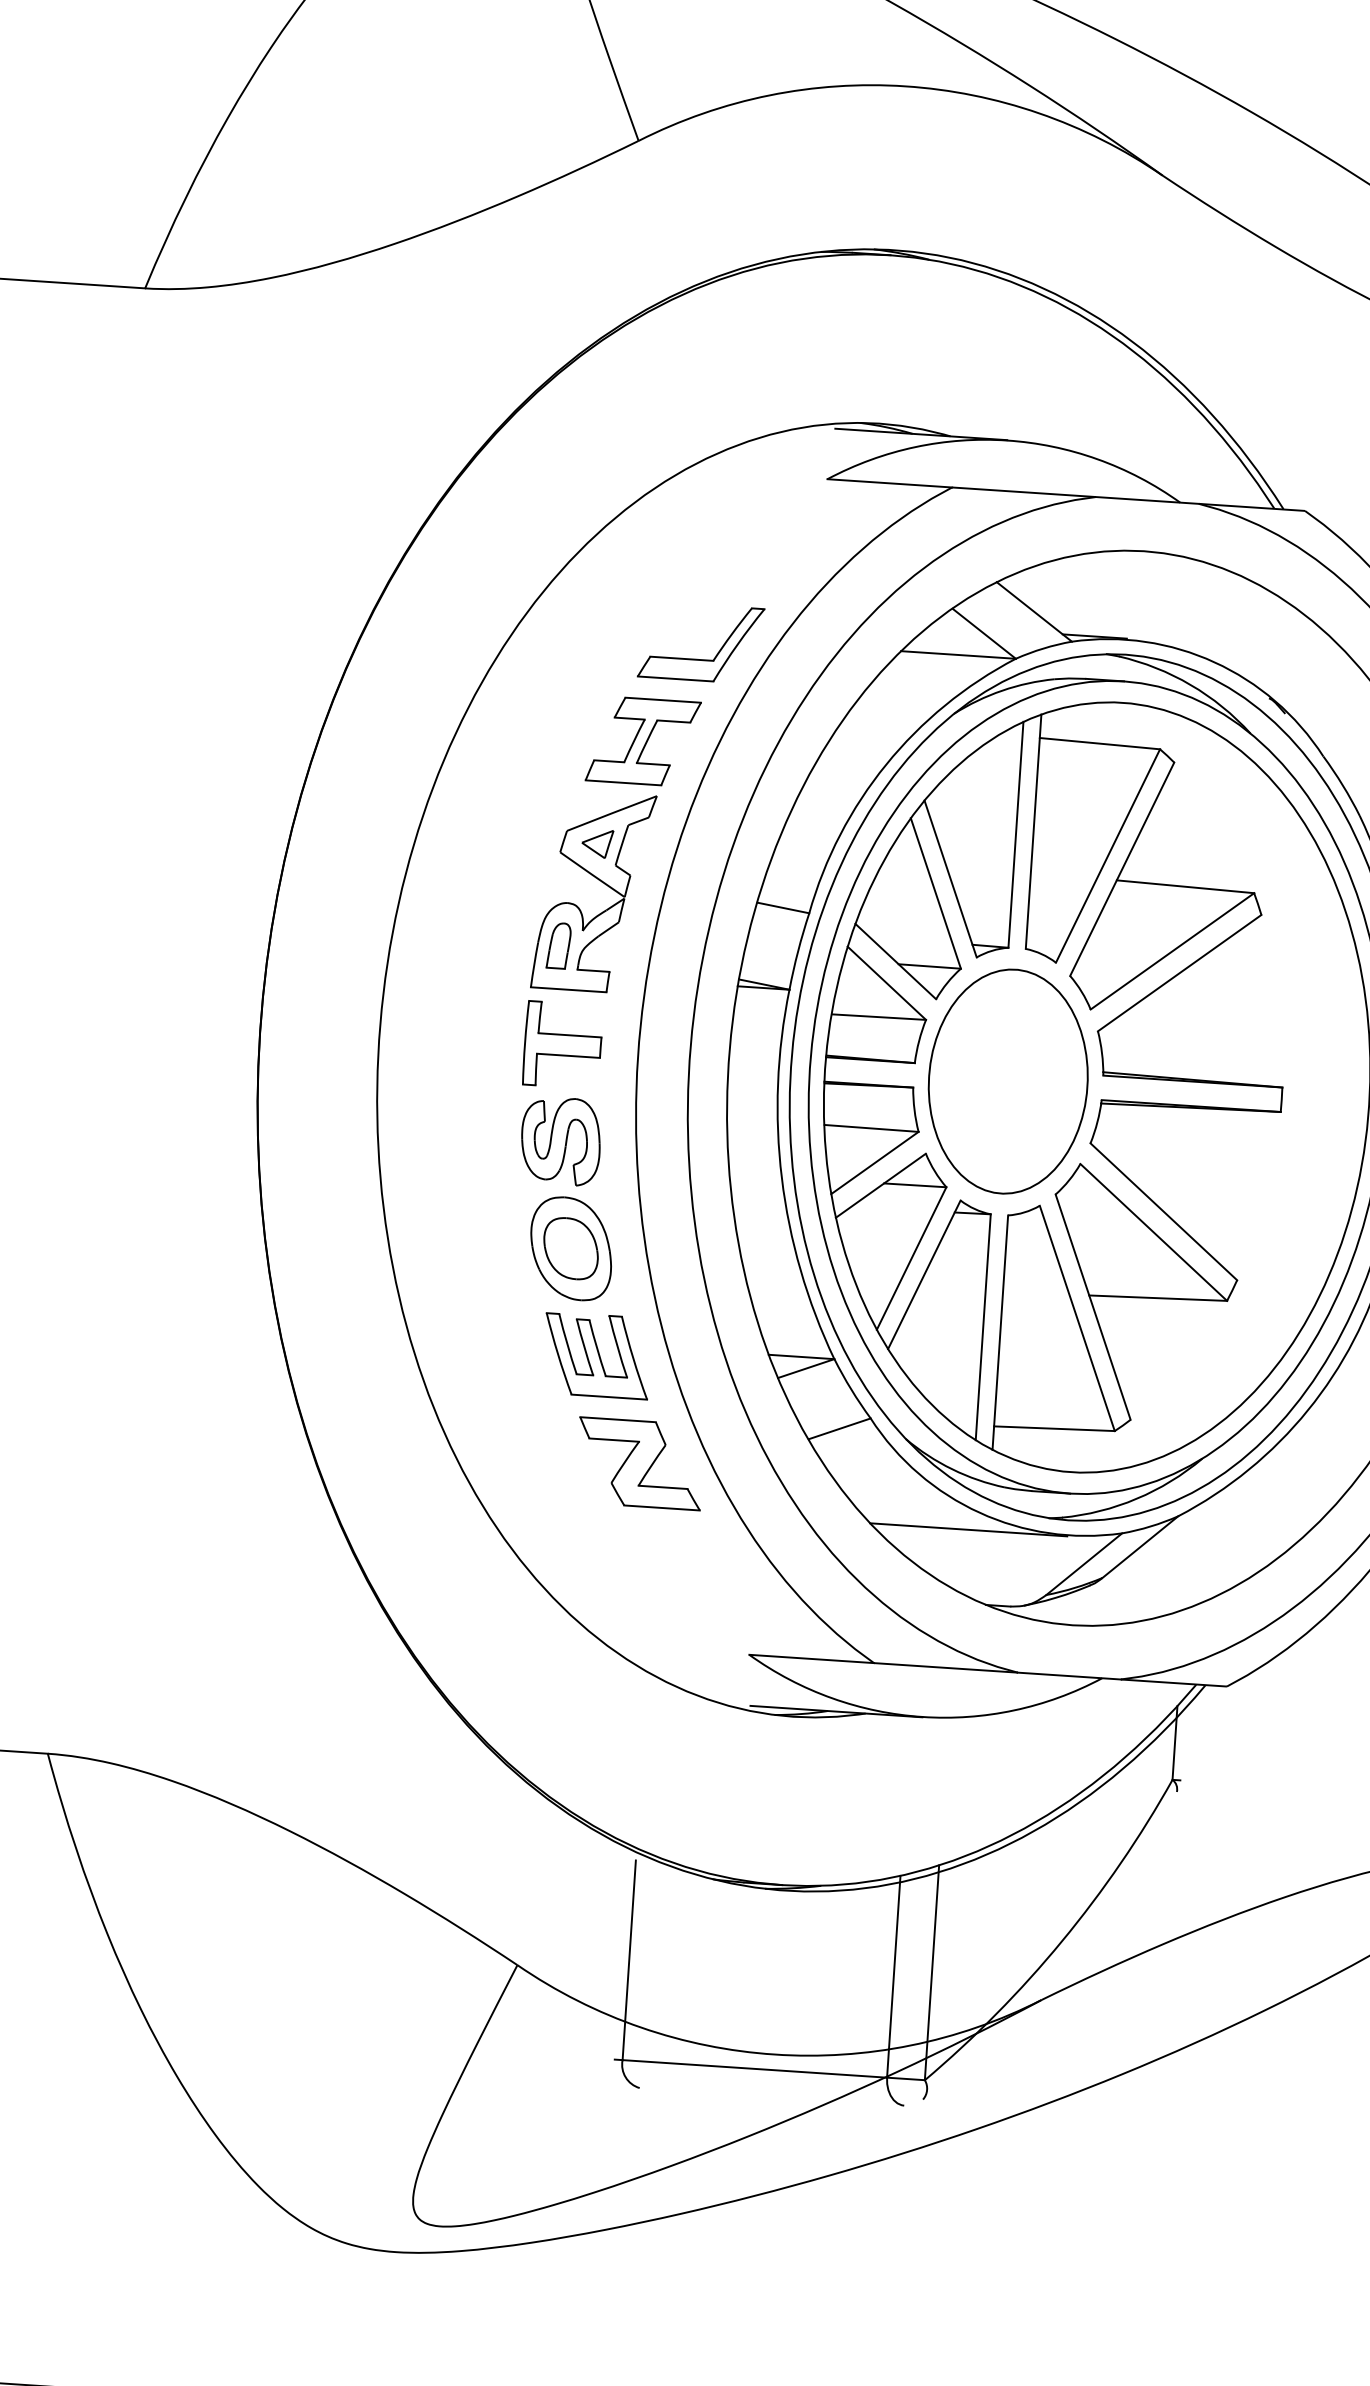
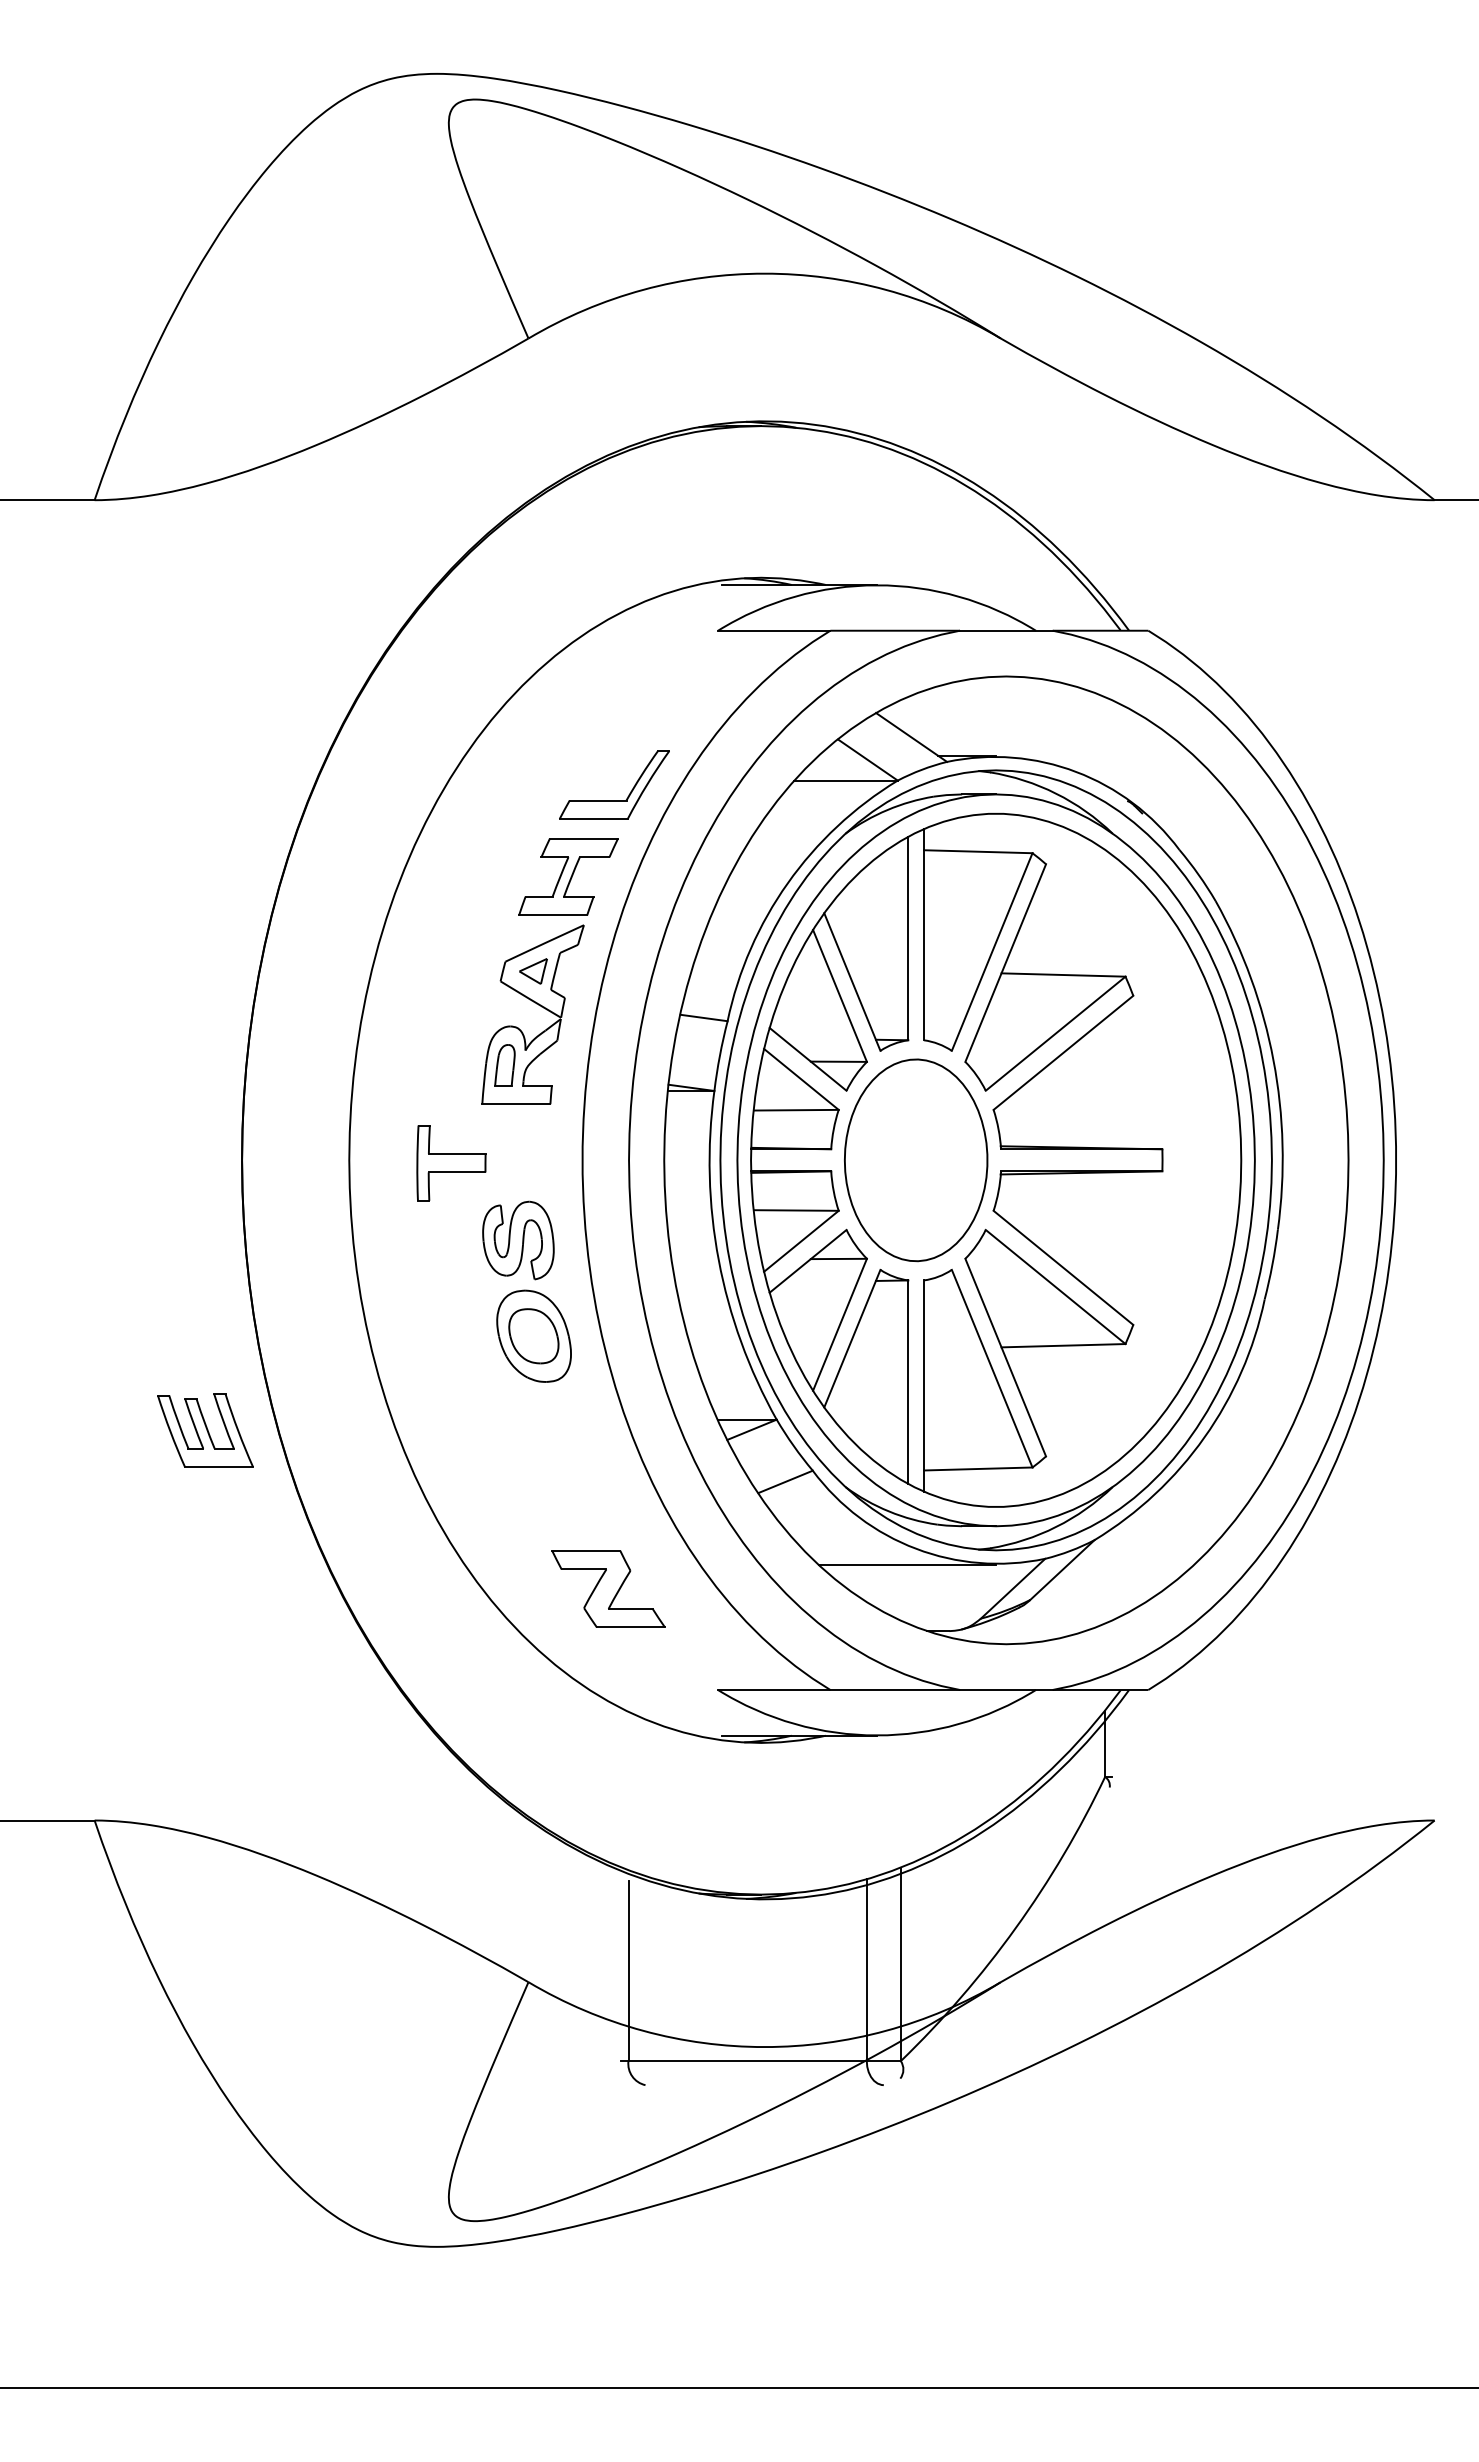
part: (562, 1045) -> (451, 1163), moved
part: (596, 1355) -> (205, 1430), moved
part: (639, 1463) -> (608, 1588), moved

